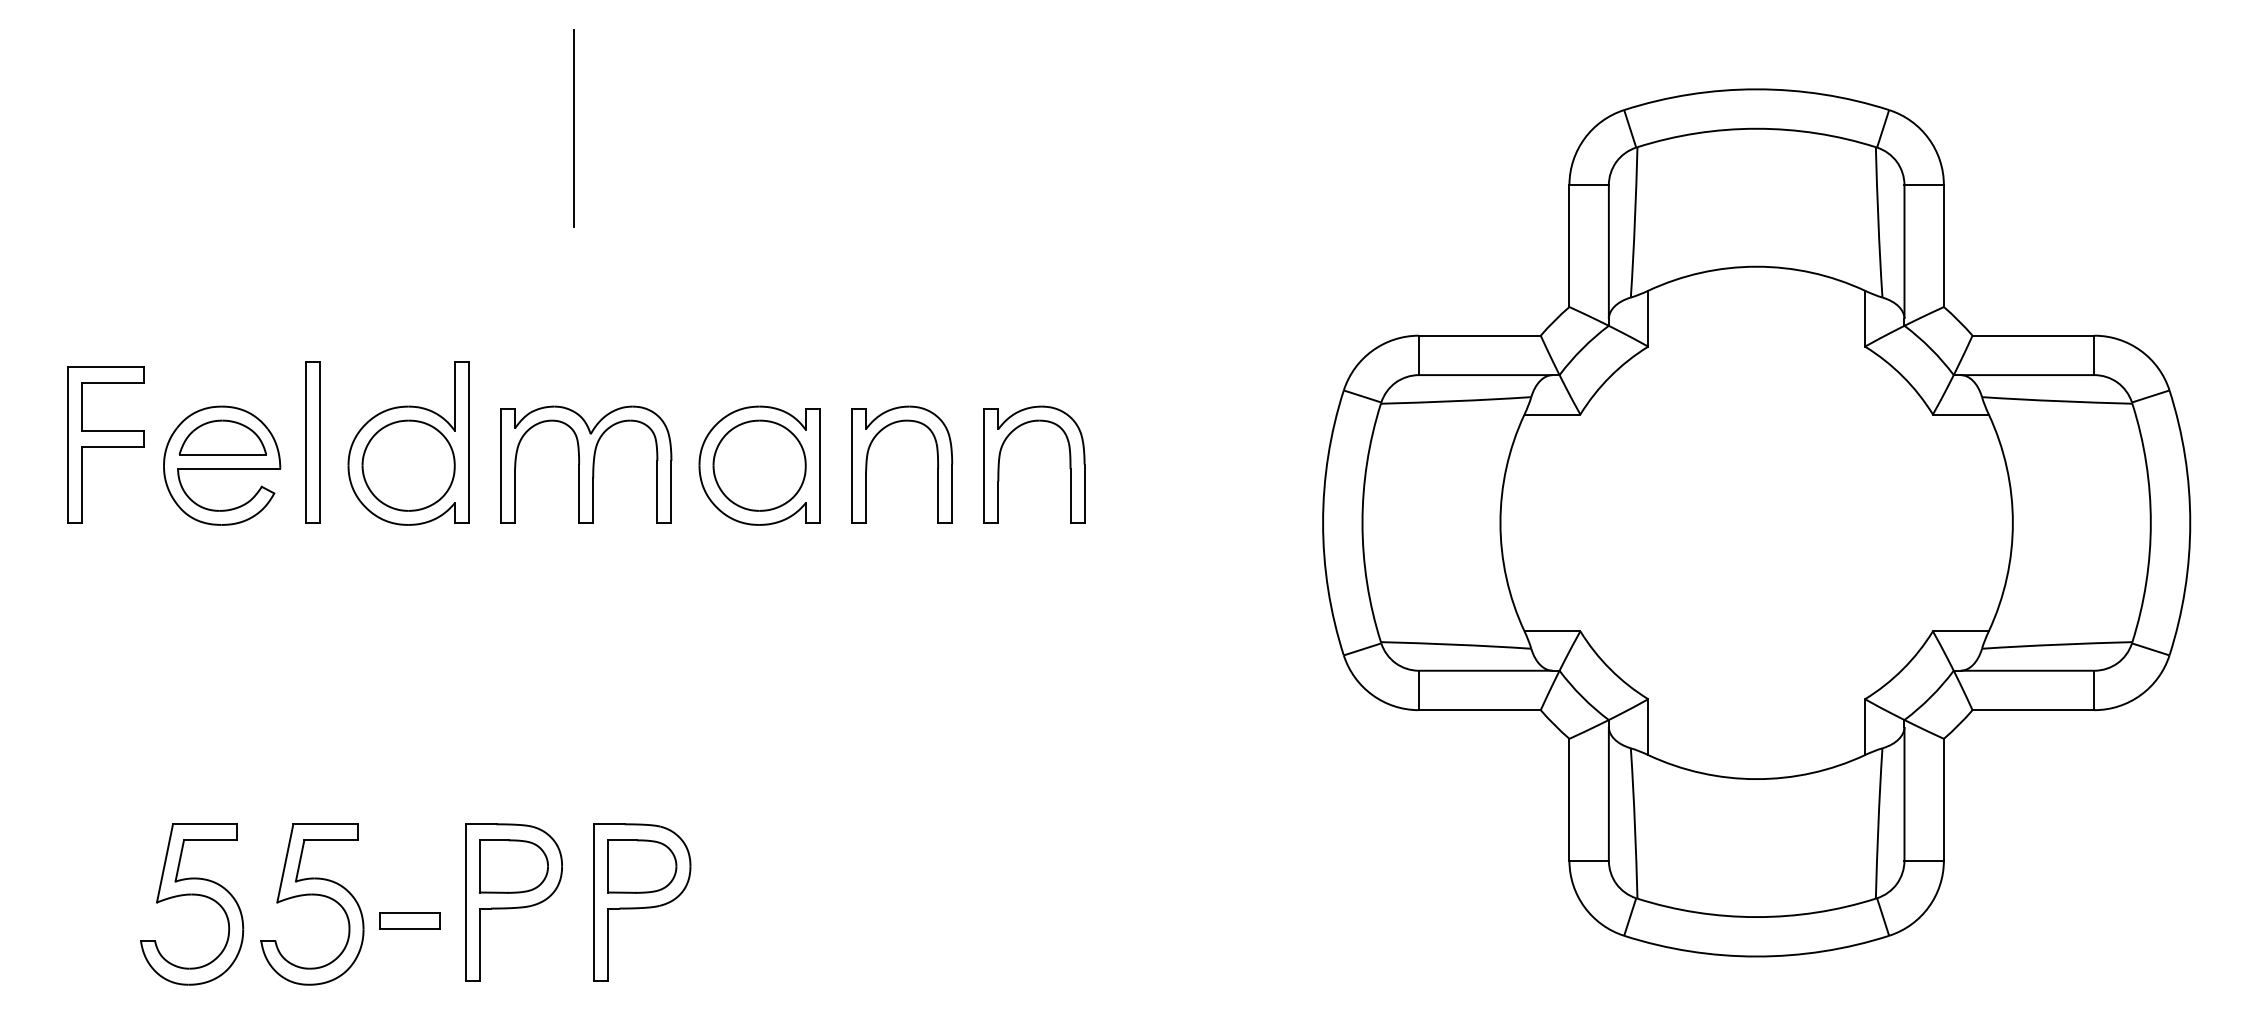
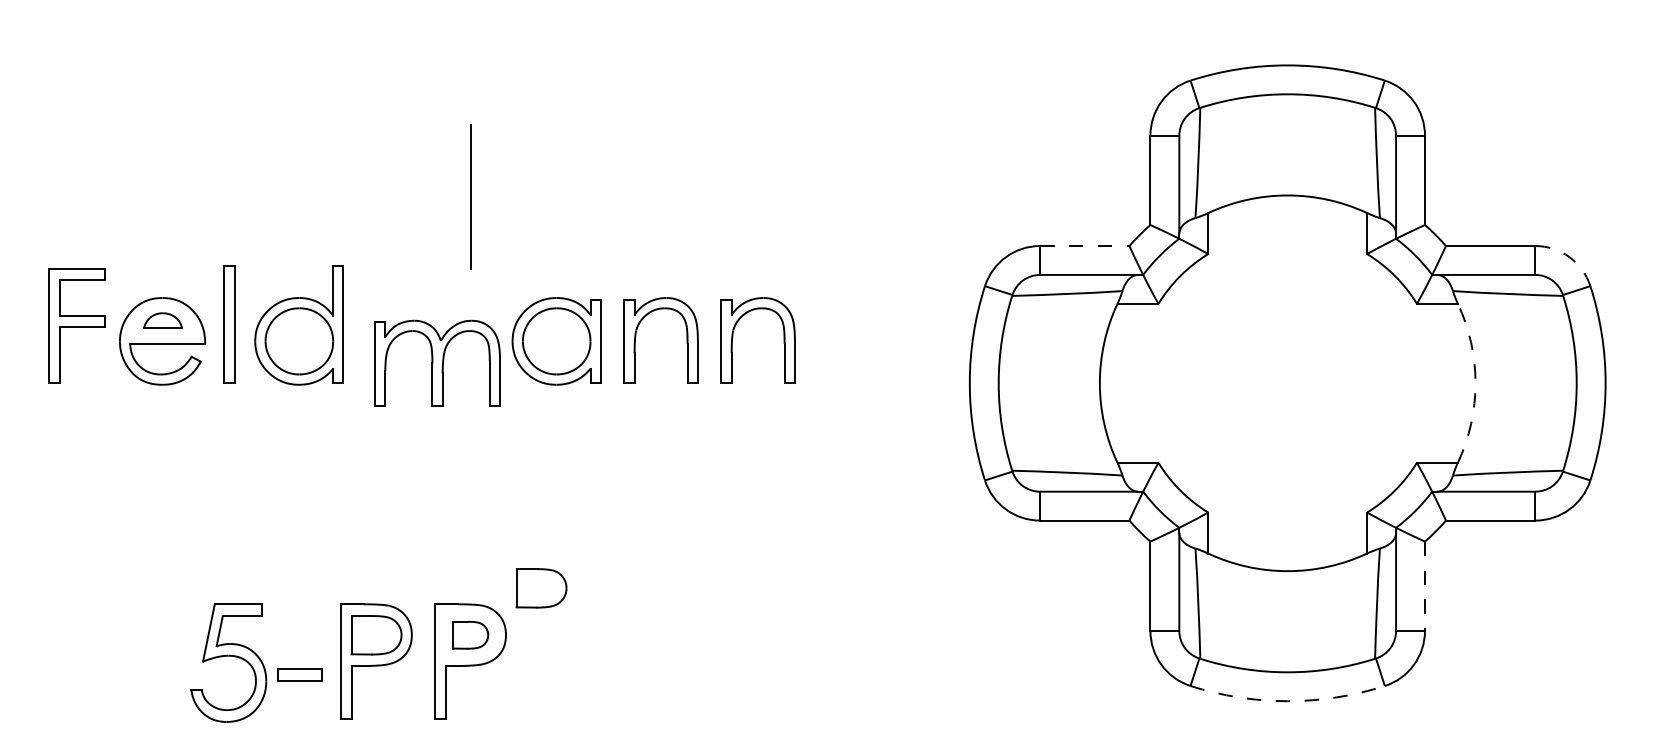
line: (573, 128) -> (470, 196), moved
line: (1479, 335) -> (1084, 245), solid -> dashed
arc: (2140, 350) -> (1569, 256), solid -> dashed
part: (222, 437) -> (162, 320), size x0.6
part: (586, 464) -> (437, 363), moved
arc: (2012, 522) -> (1475, 382), solid -> dashed
line: (1943, 799) -> (1424, 586), solid -> dashed
part: (738, 802) -> (541, 588), added
part: (642, 866) -> (470, 635), size x0.7
part: (192, 895) -> (140, 656), removed
arc: (1756, 956) -> (1287, 701), solid -> dashed

